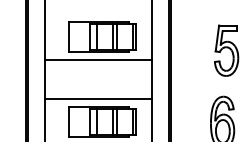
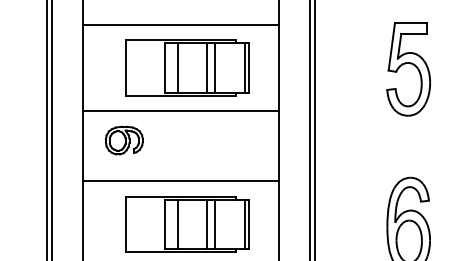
line: (98, 13) -> (180, 24), added
part: (226, 50) -> (408, 68), moved
part: (67, 76) -> (123, 140), added

